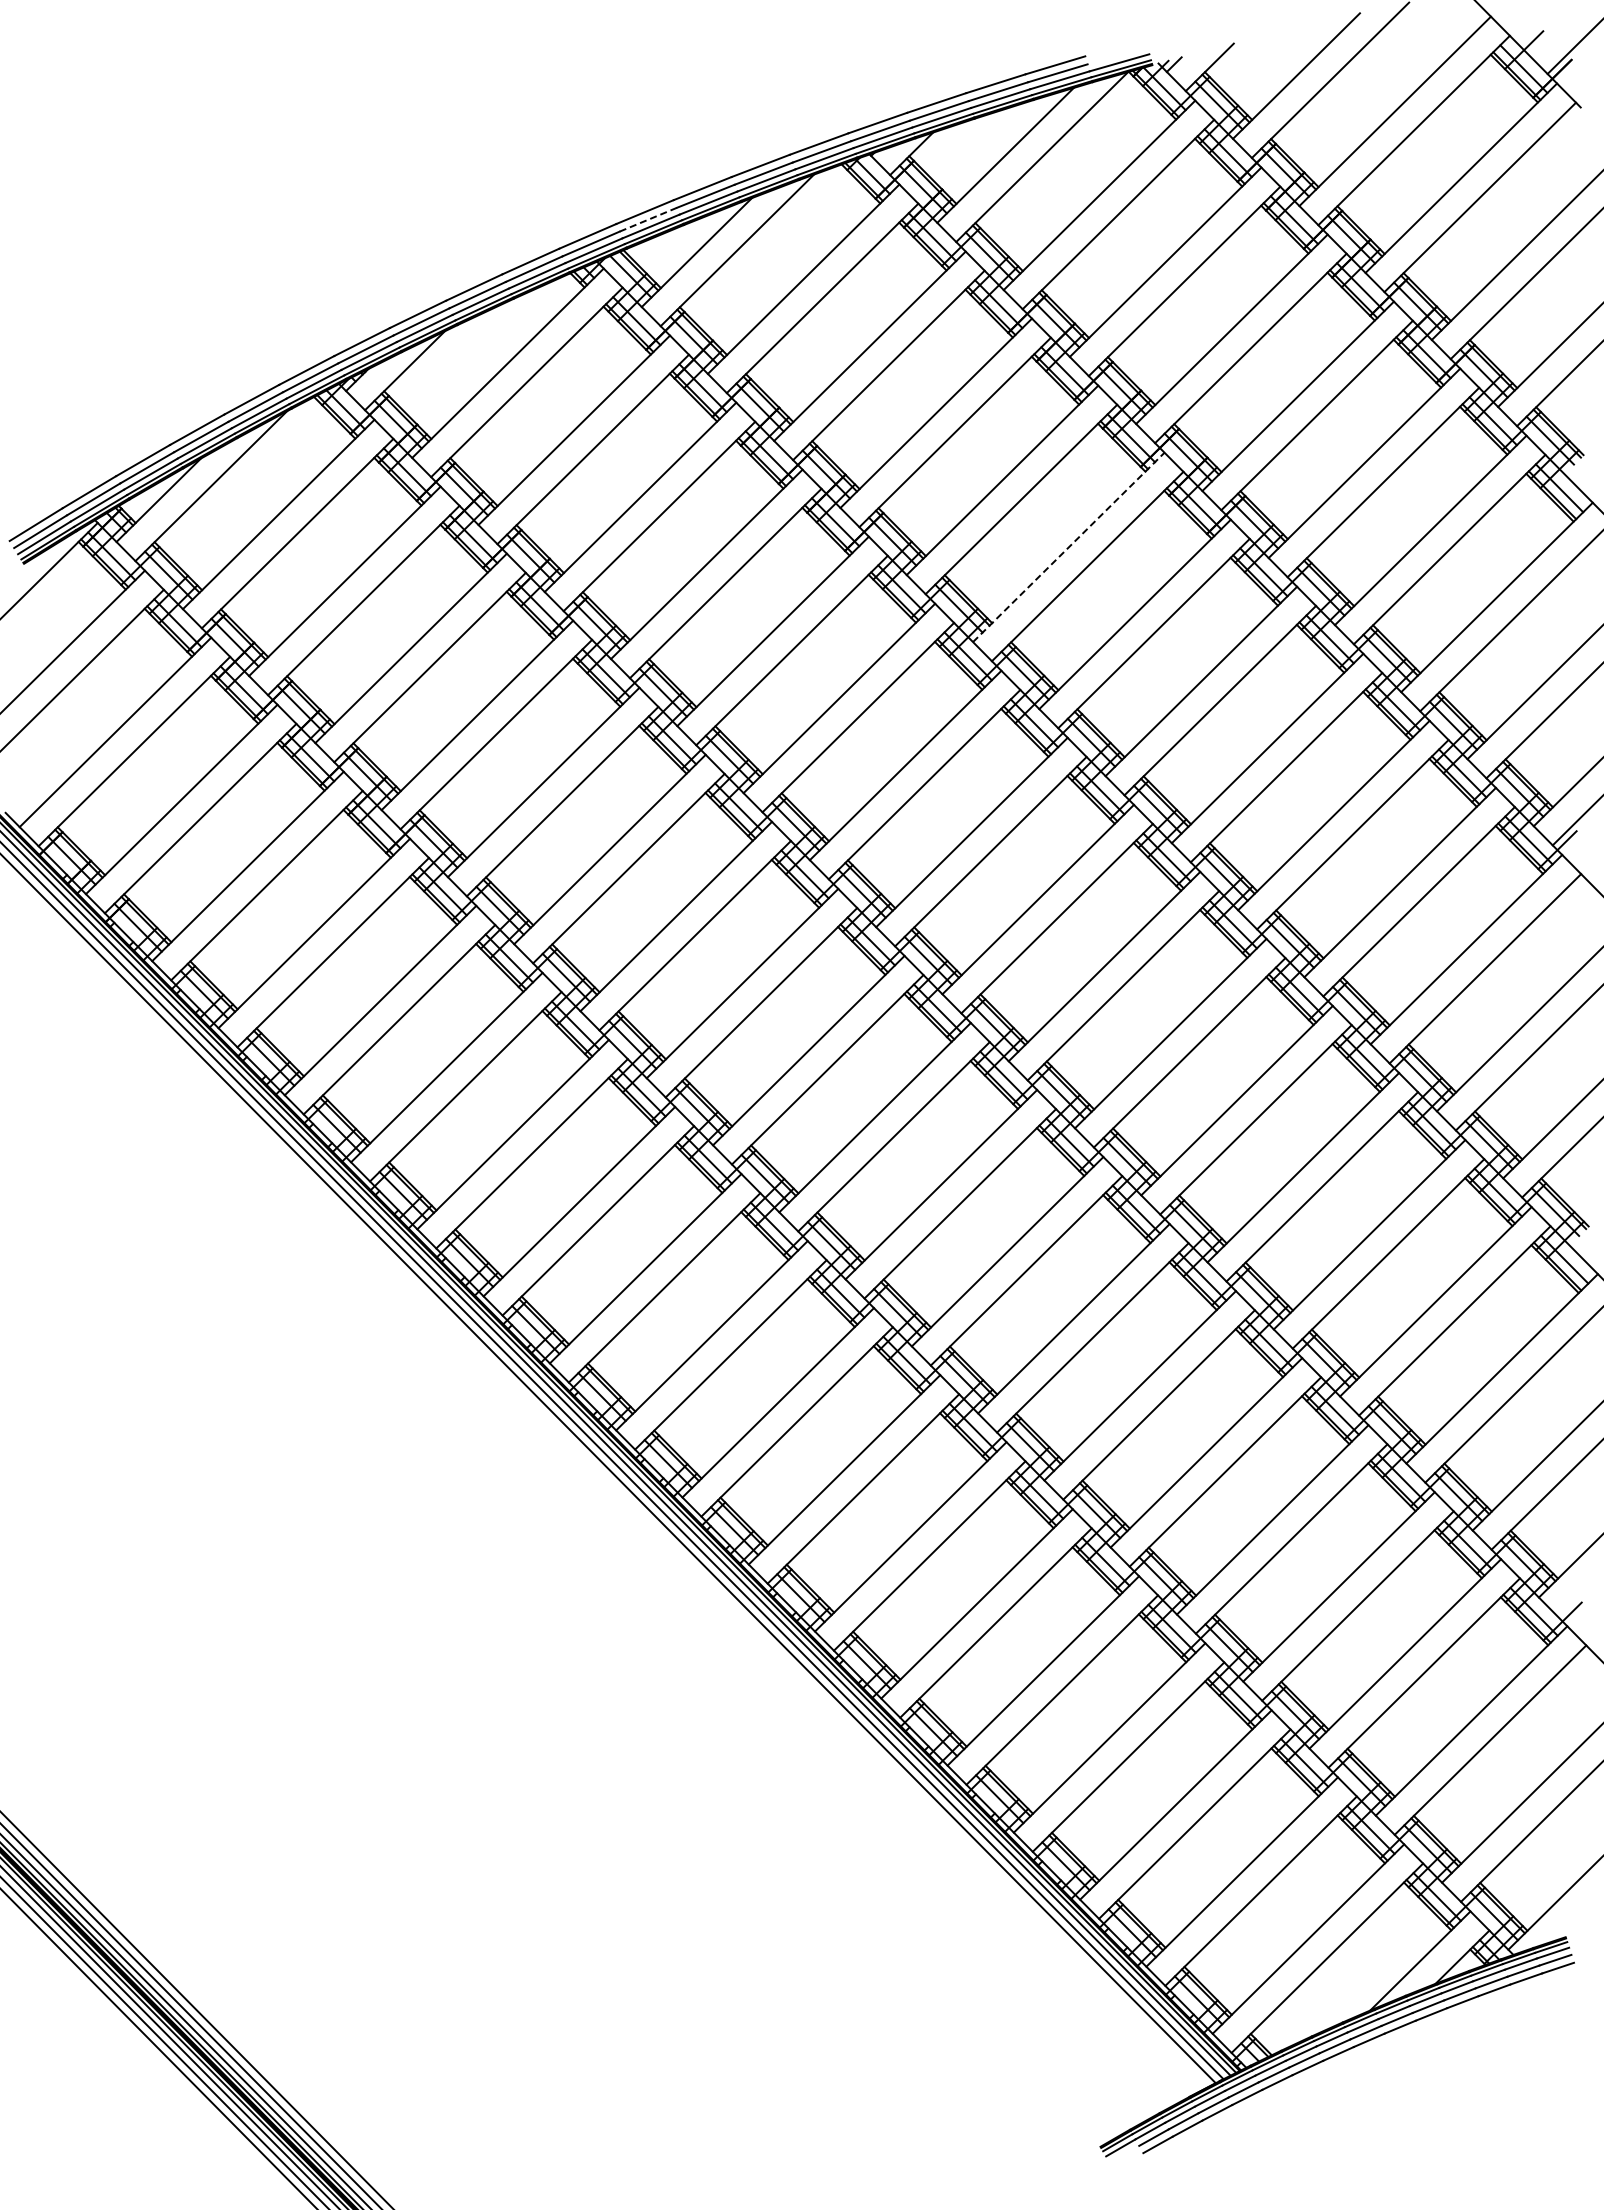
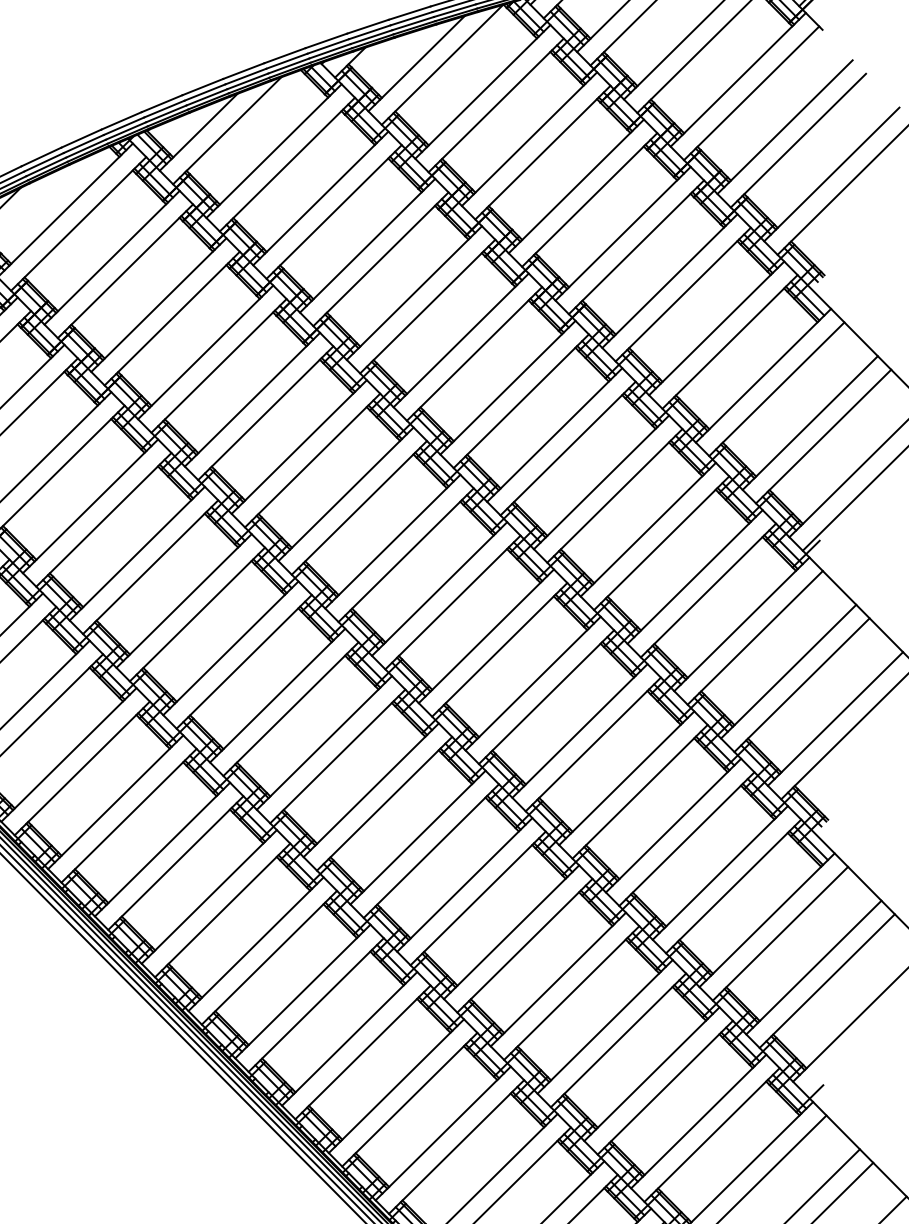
line: (647, 219) -> (163, 108), dashed -> solid
line: (1068, 547) -> (460, 340), dashed -> solid

